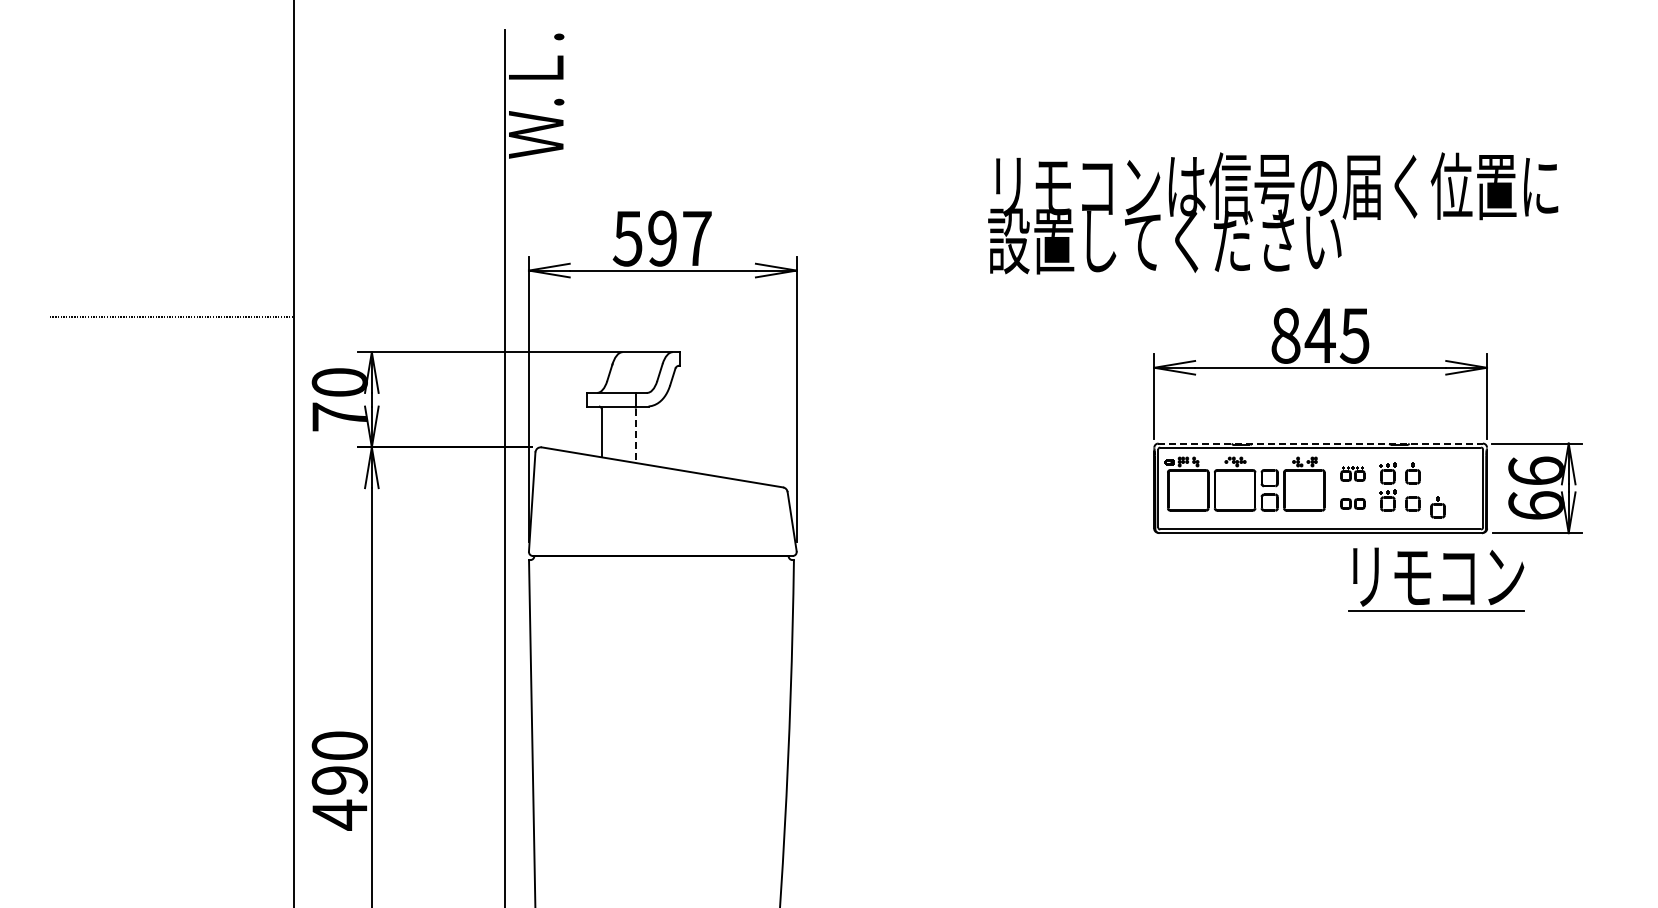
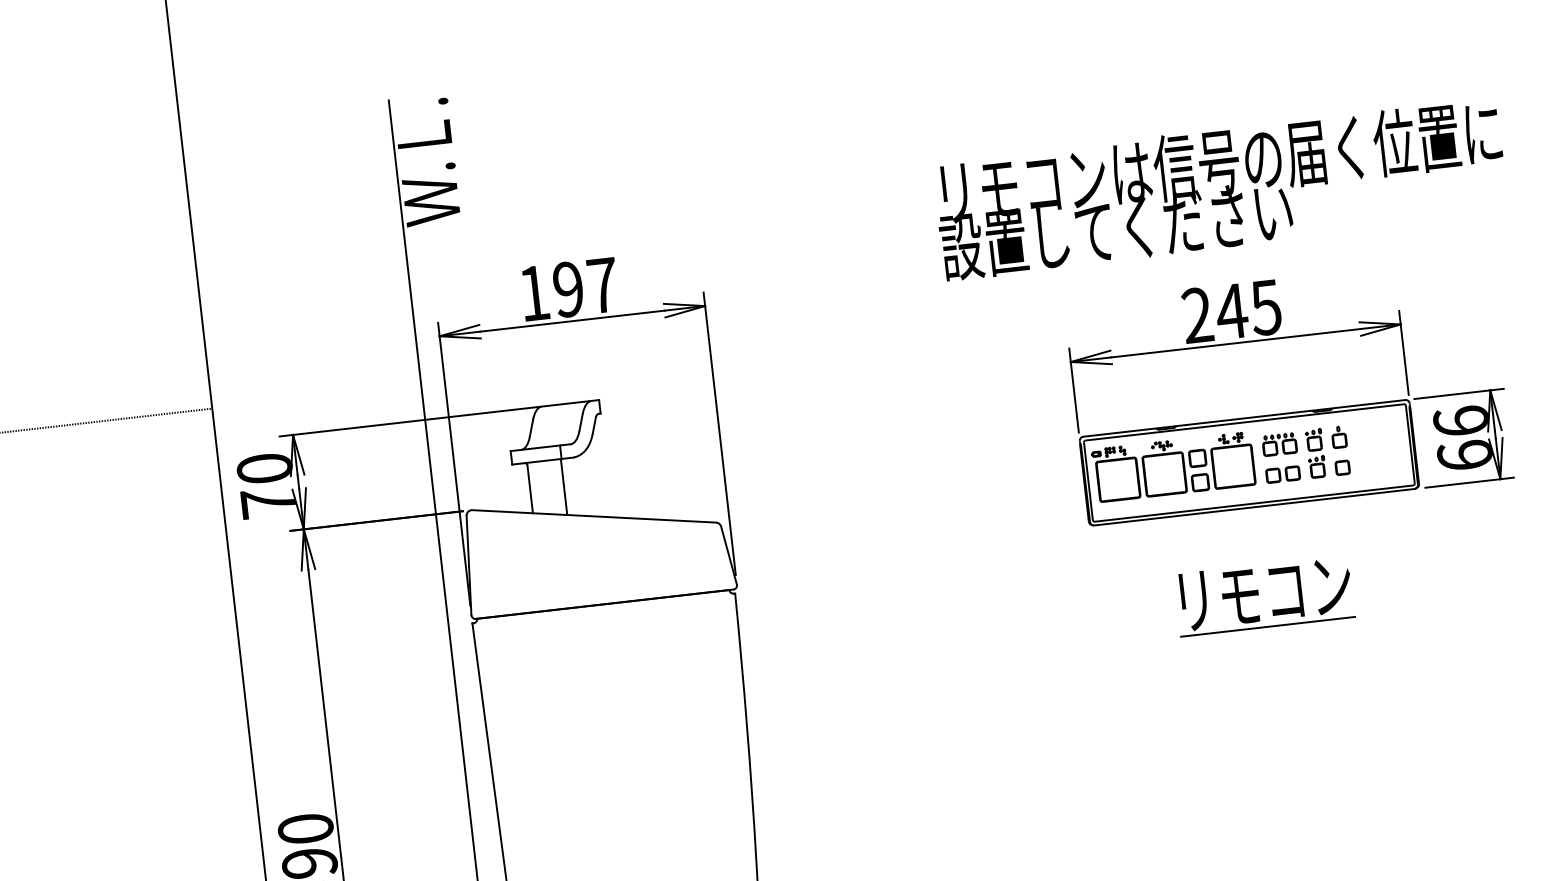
text: (1273, 213) -> (1221, 189), moved
text: (627, 238) -> (533, 293), 597 -> 197
text: (1285, 335) -> (1197, 315), 845 -> 245
line: (635, 436) -> (564, 488), dashed -> solid
line: (1321, 443) -> (1245, 418), dashed -> solid
part: (1352, 473) -> (1279, 444), size x1.43
part: (1352, 503) -> (1282, 474), size x1.43
part: (1437, 507) -> (1367, 468), removed
part: (1436, 579) -> (1264, 595), moved

